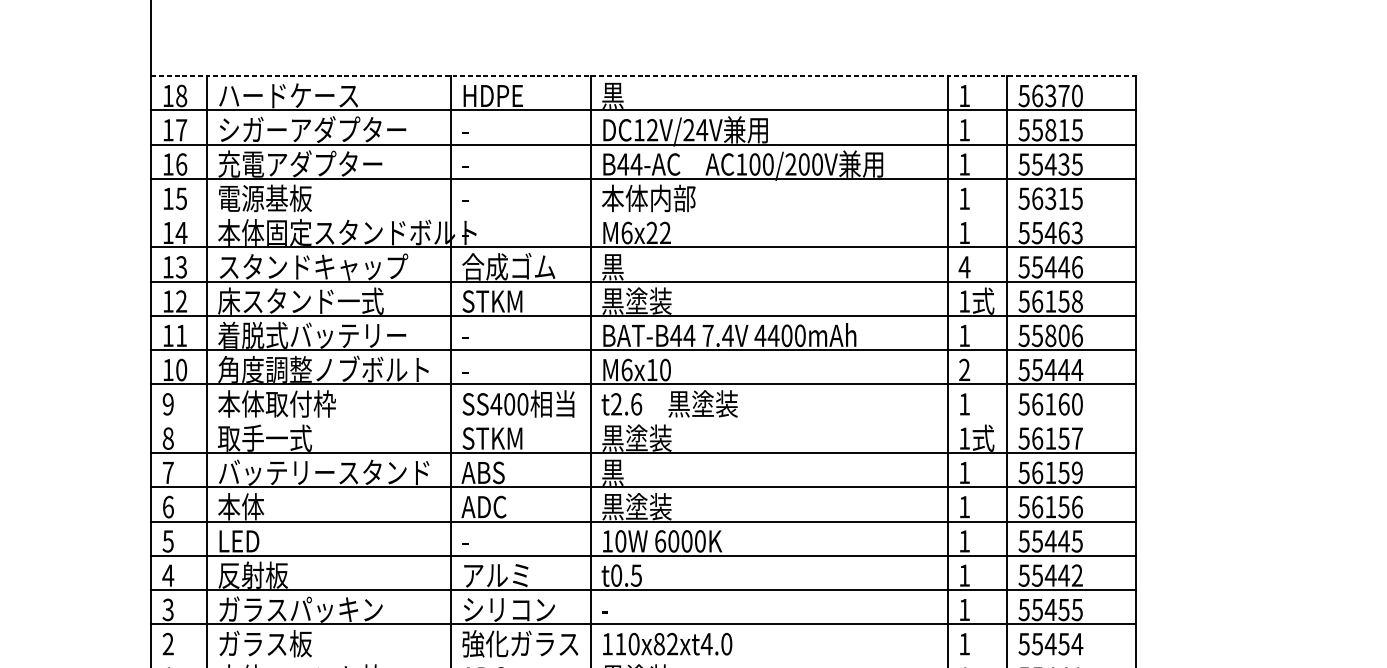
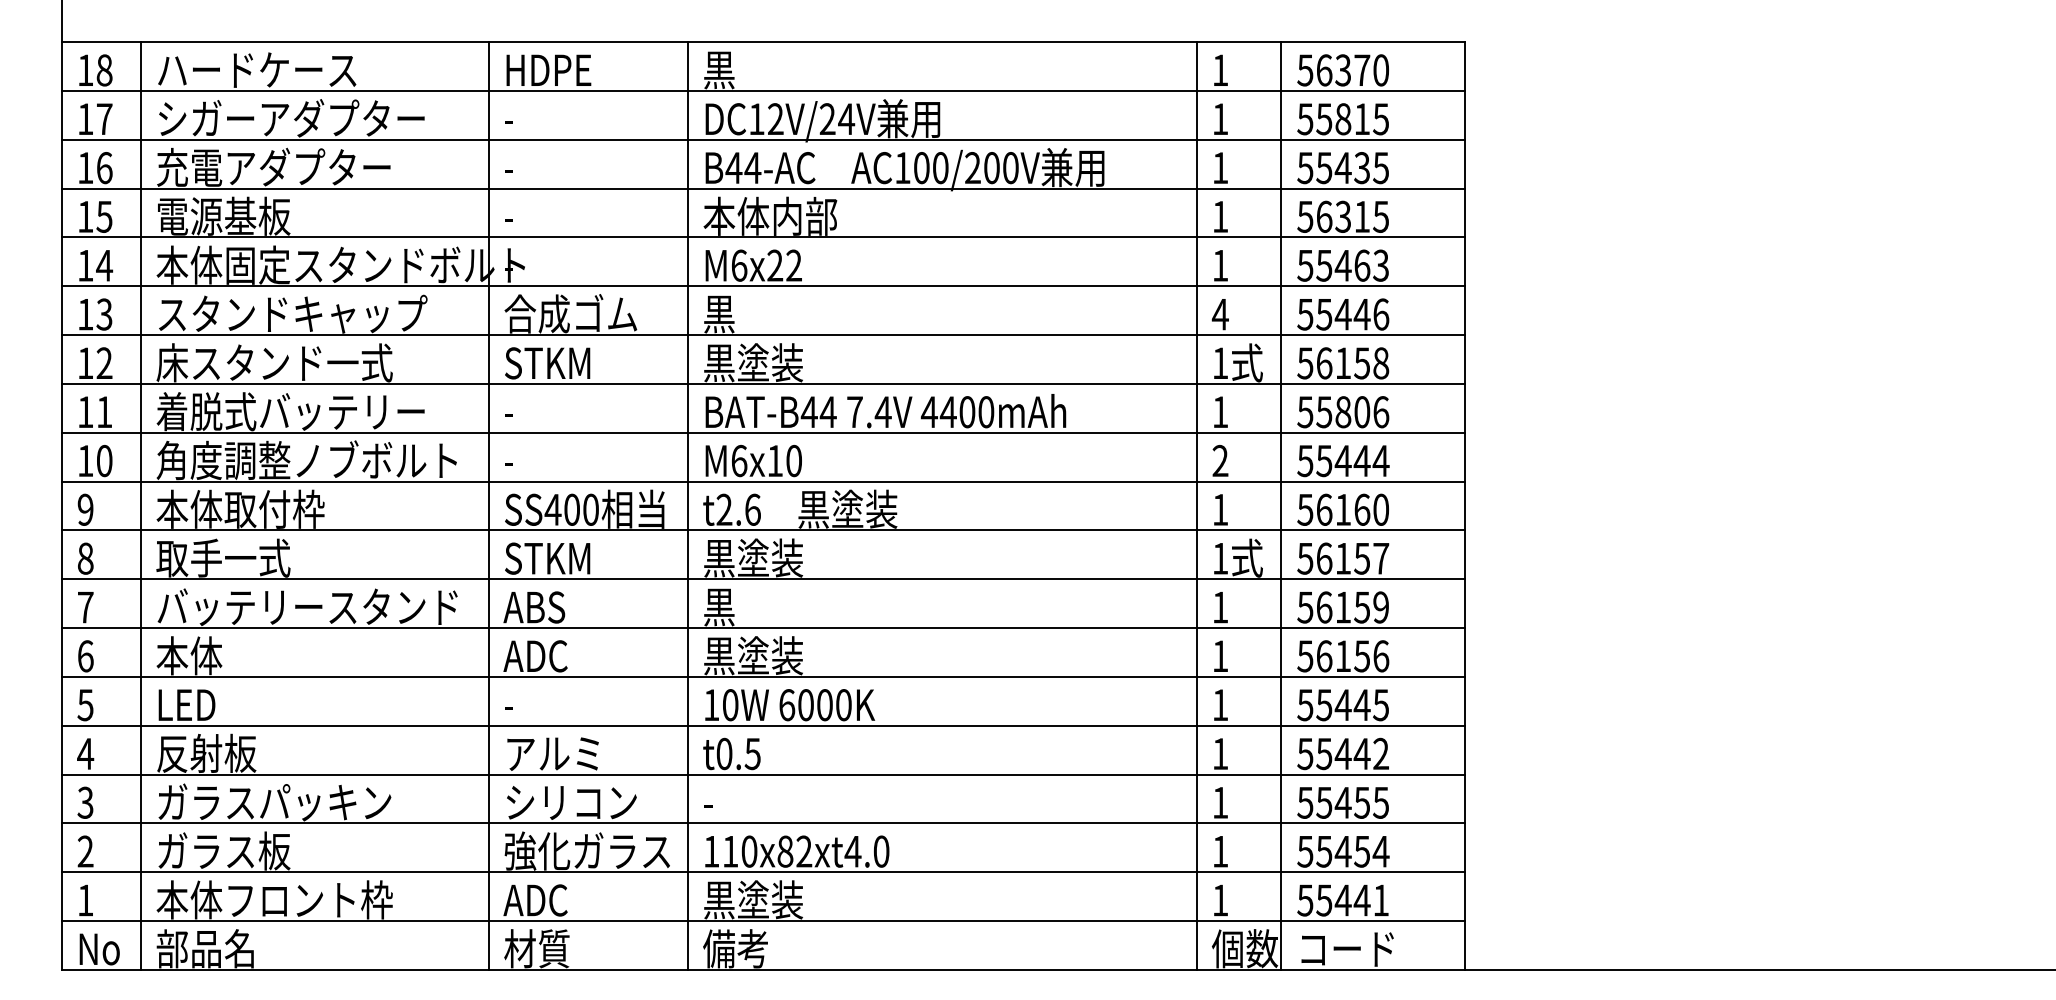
line: (643, 76) -> (763, 42), dashed -> solid
line: (643, 213) -> (763, 237), added
line: (643, 418) -> (763, 530), added
line: (643, 658) -> (763, 872), added

